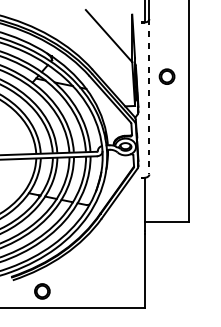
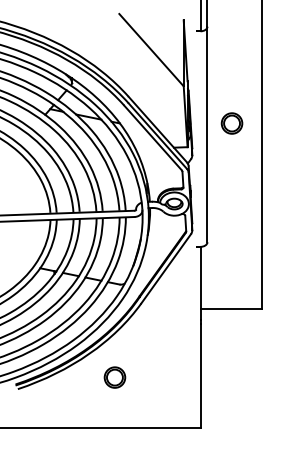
part: (166, 76) -> (231, 123), moved
line: (149, 96) -> (207, 134), dashed -> solid
part: (42, 291) -> (114, 377), moved

